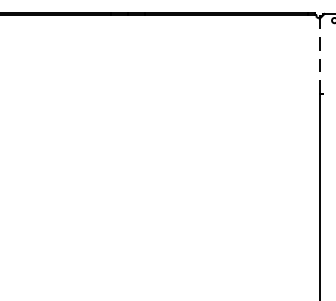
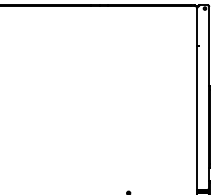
line: (319, 55) -> (197, 26), dashed -> solid

